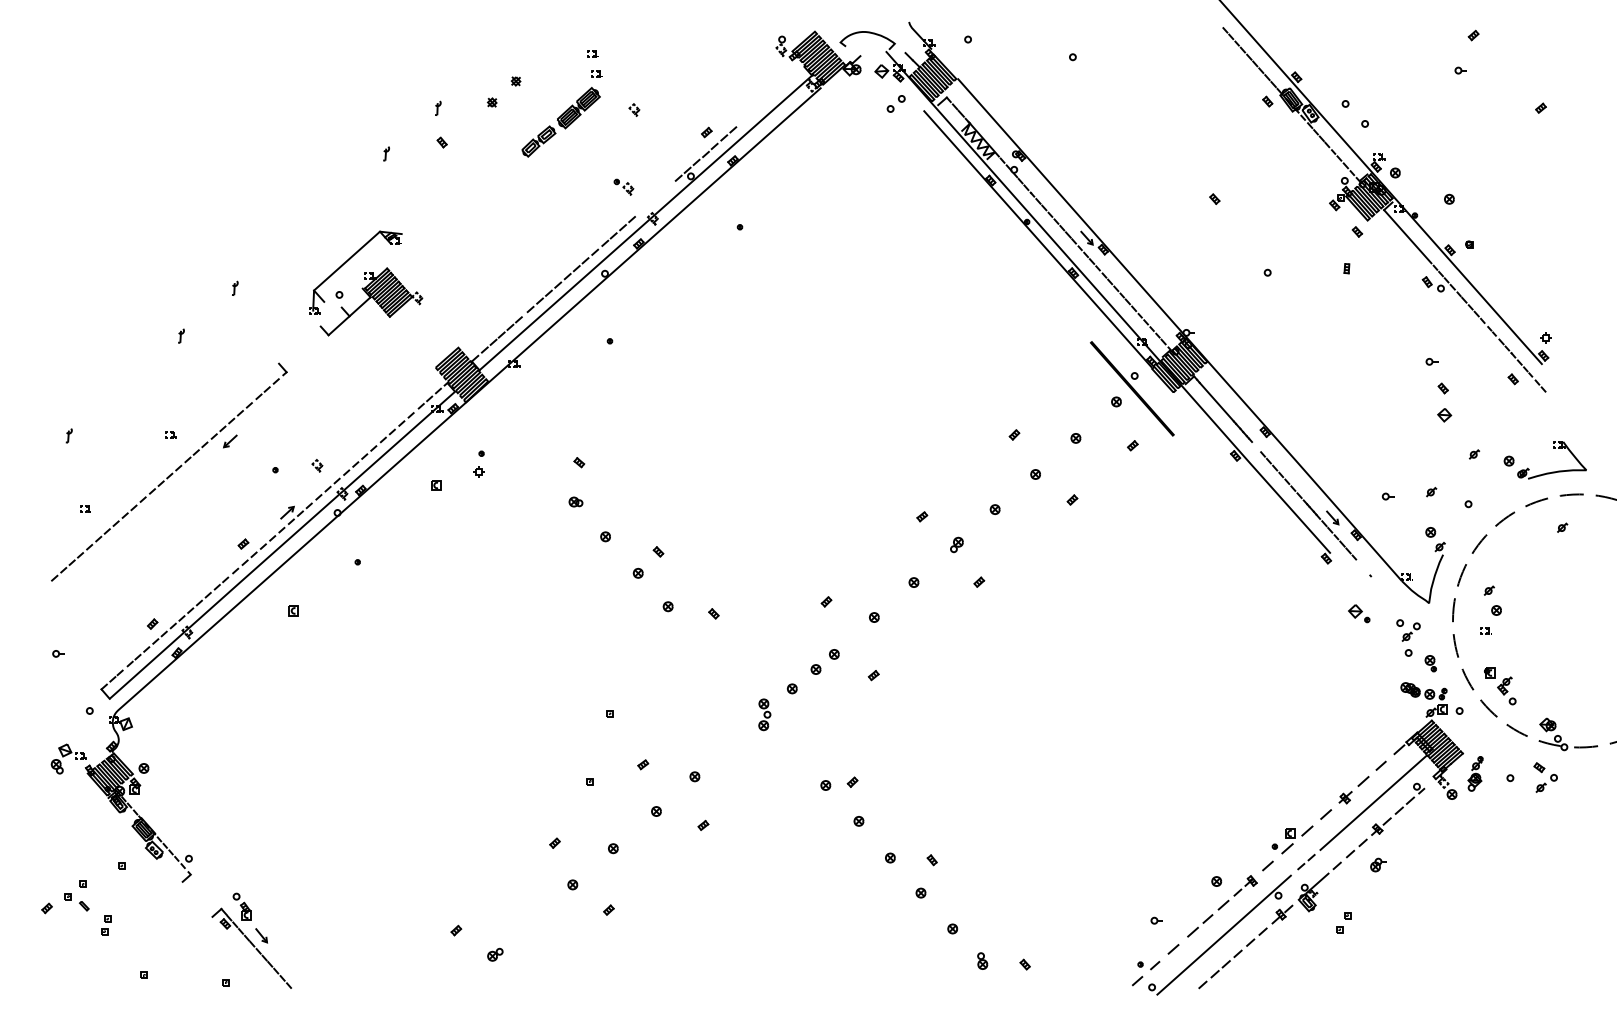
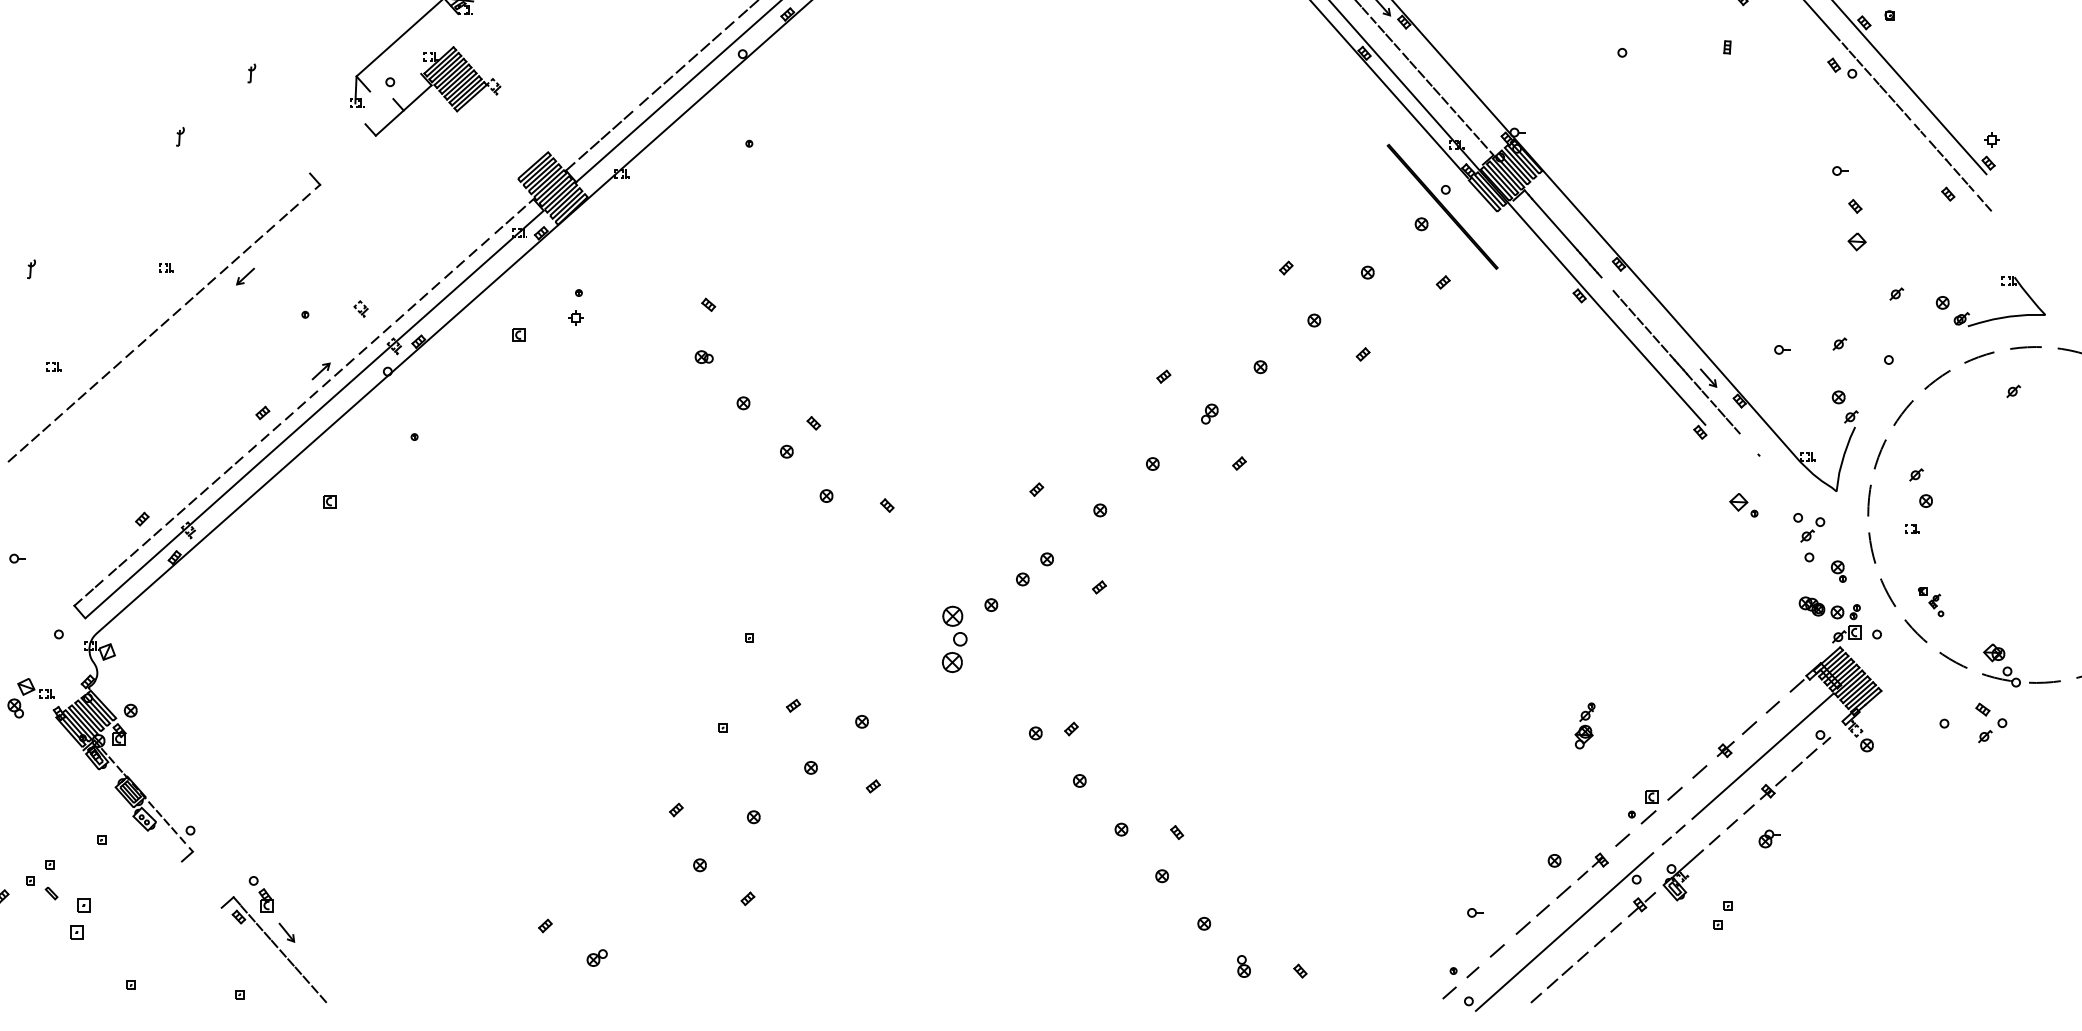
part: (1500, 686) -> (1931, 601), size x0.6
part: (764, 714) -> (954, 639), size x1.6
part: (1475, 773) -> (1584, 725), moved
part: (106, 925) -> (81, 919), size x1.6

